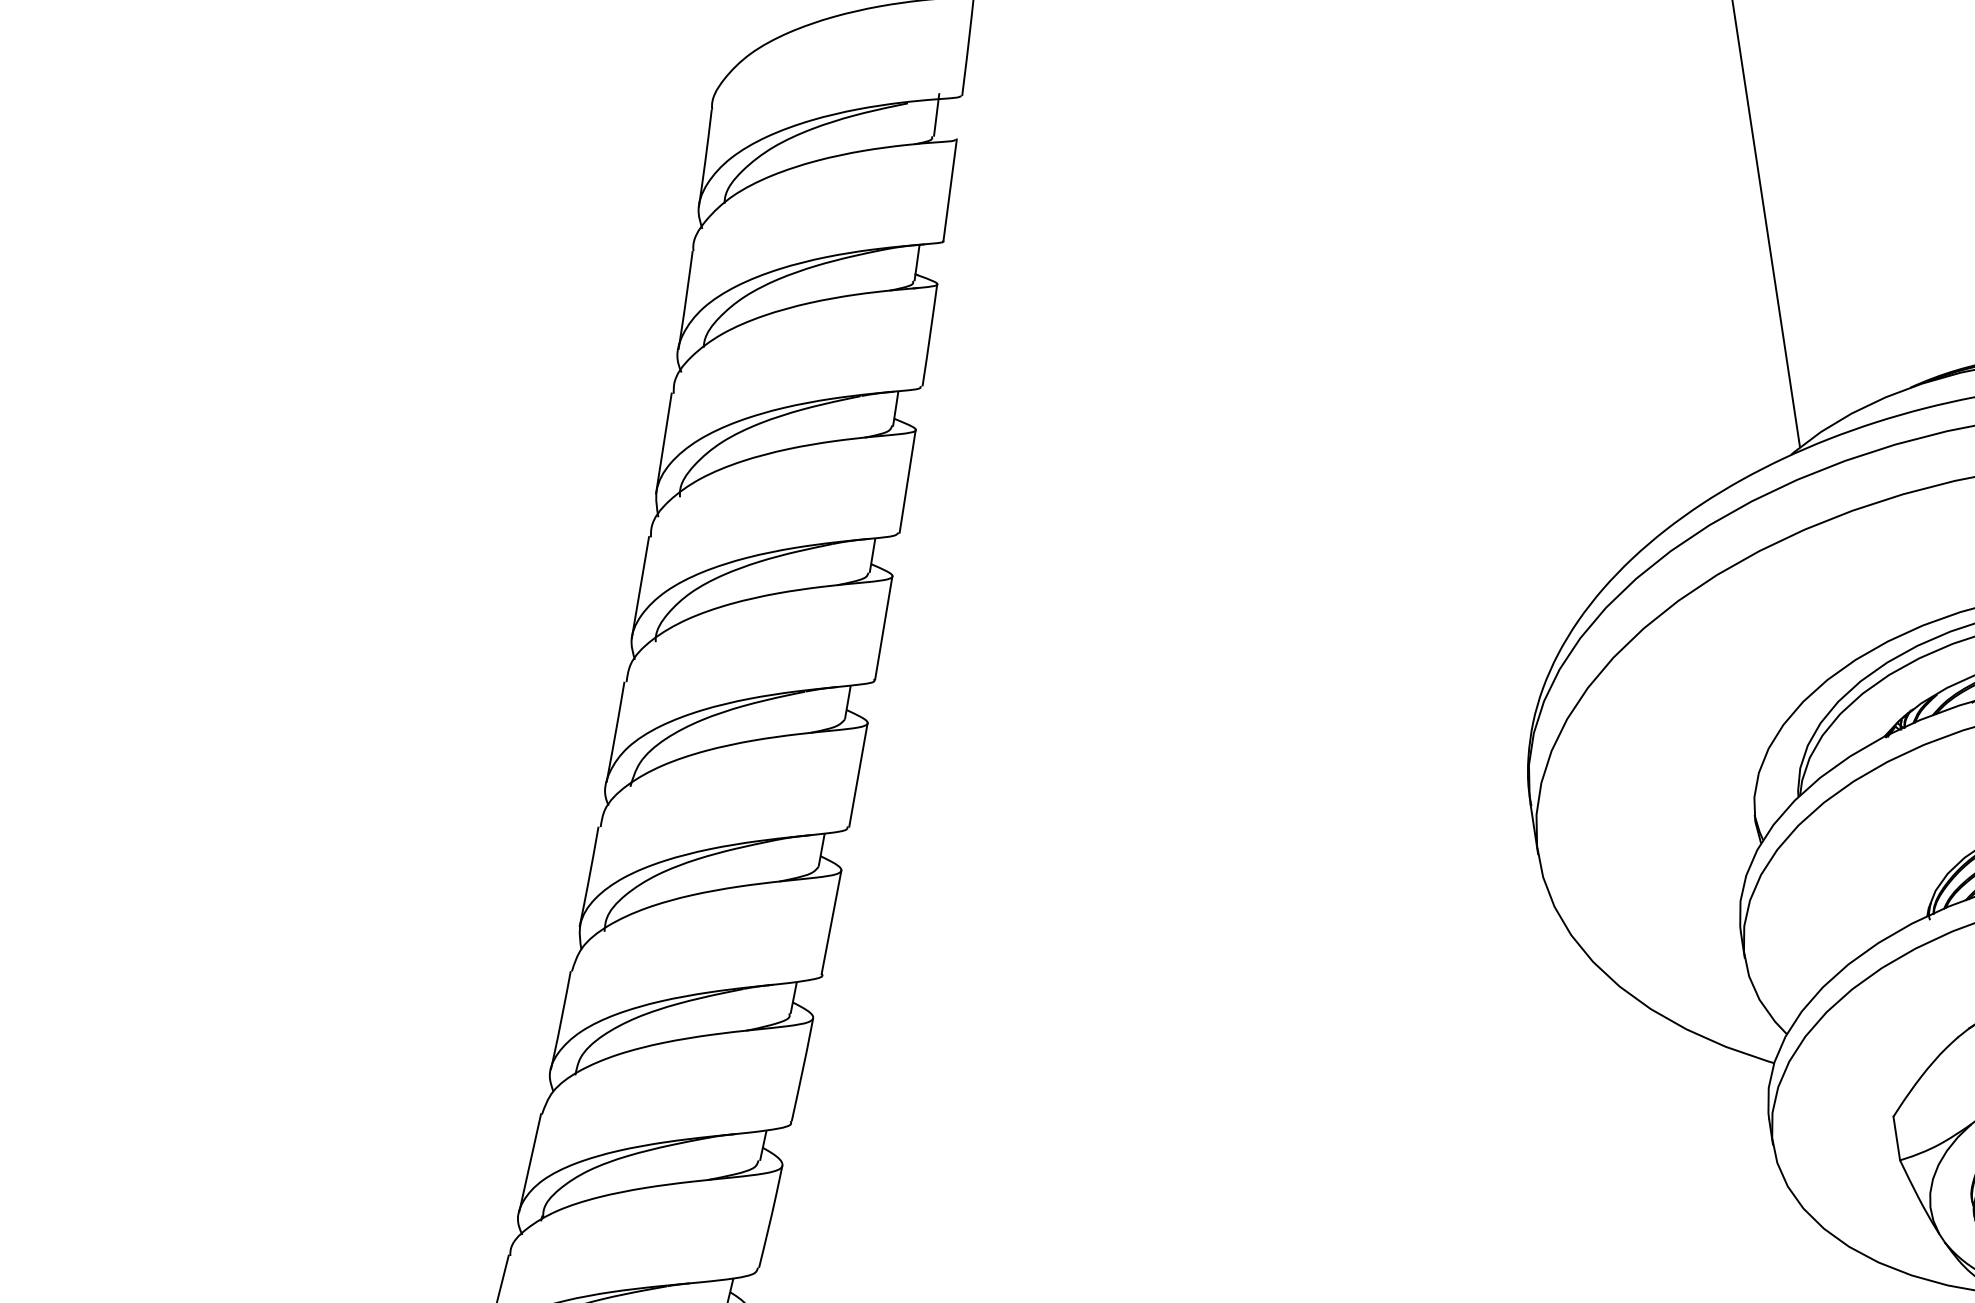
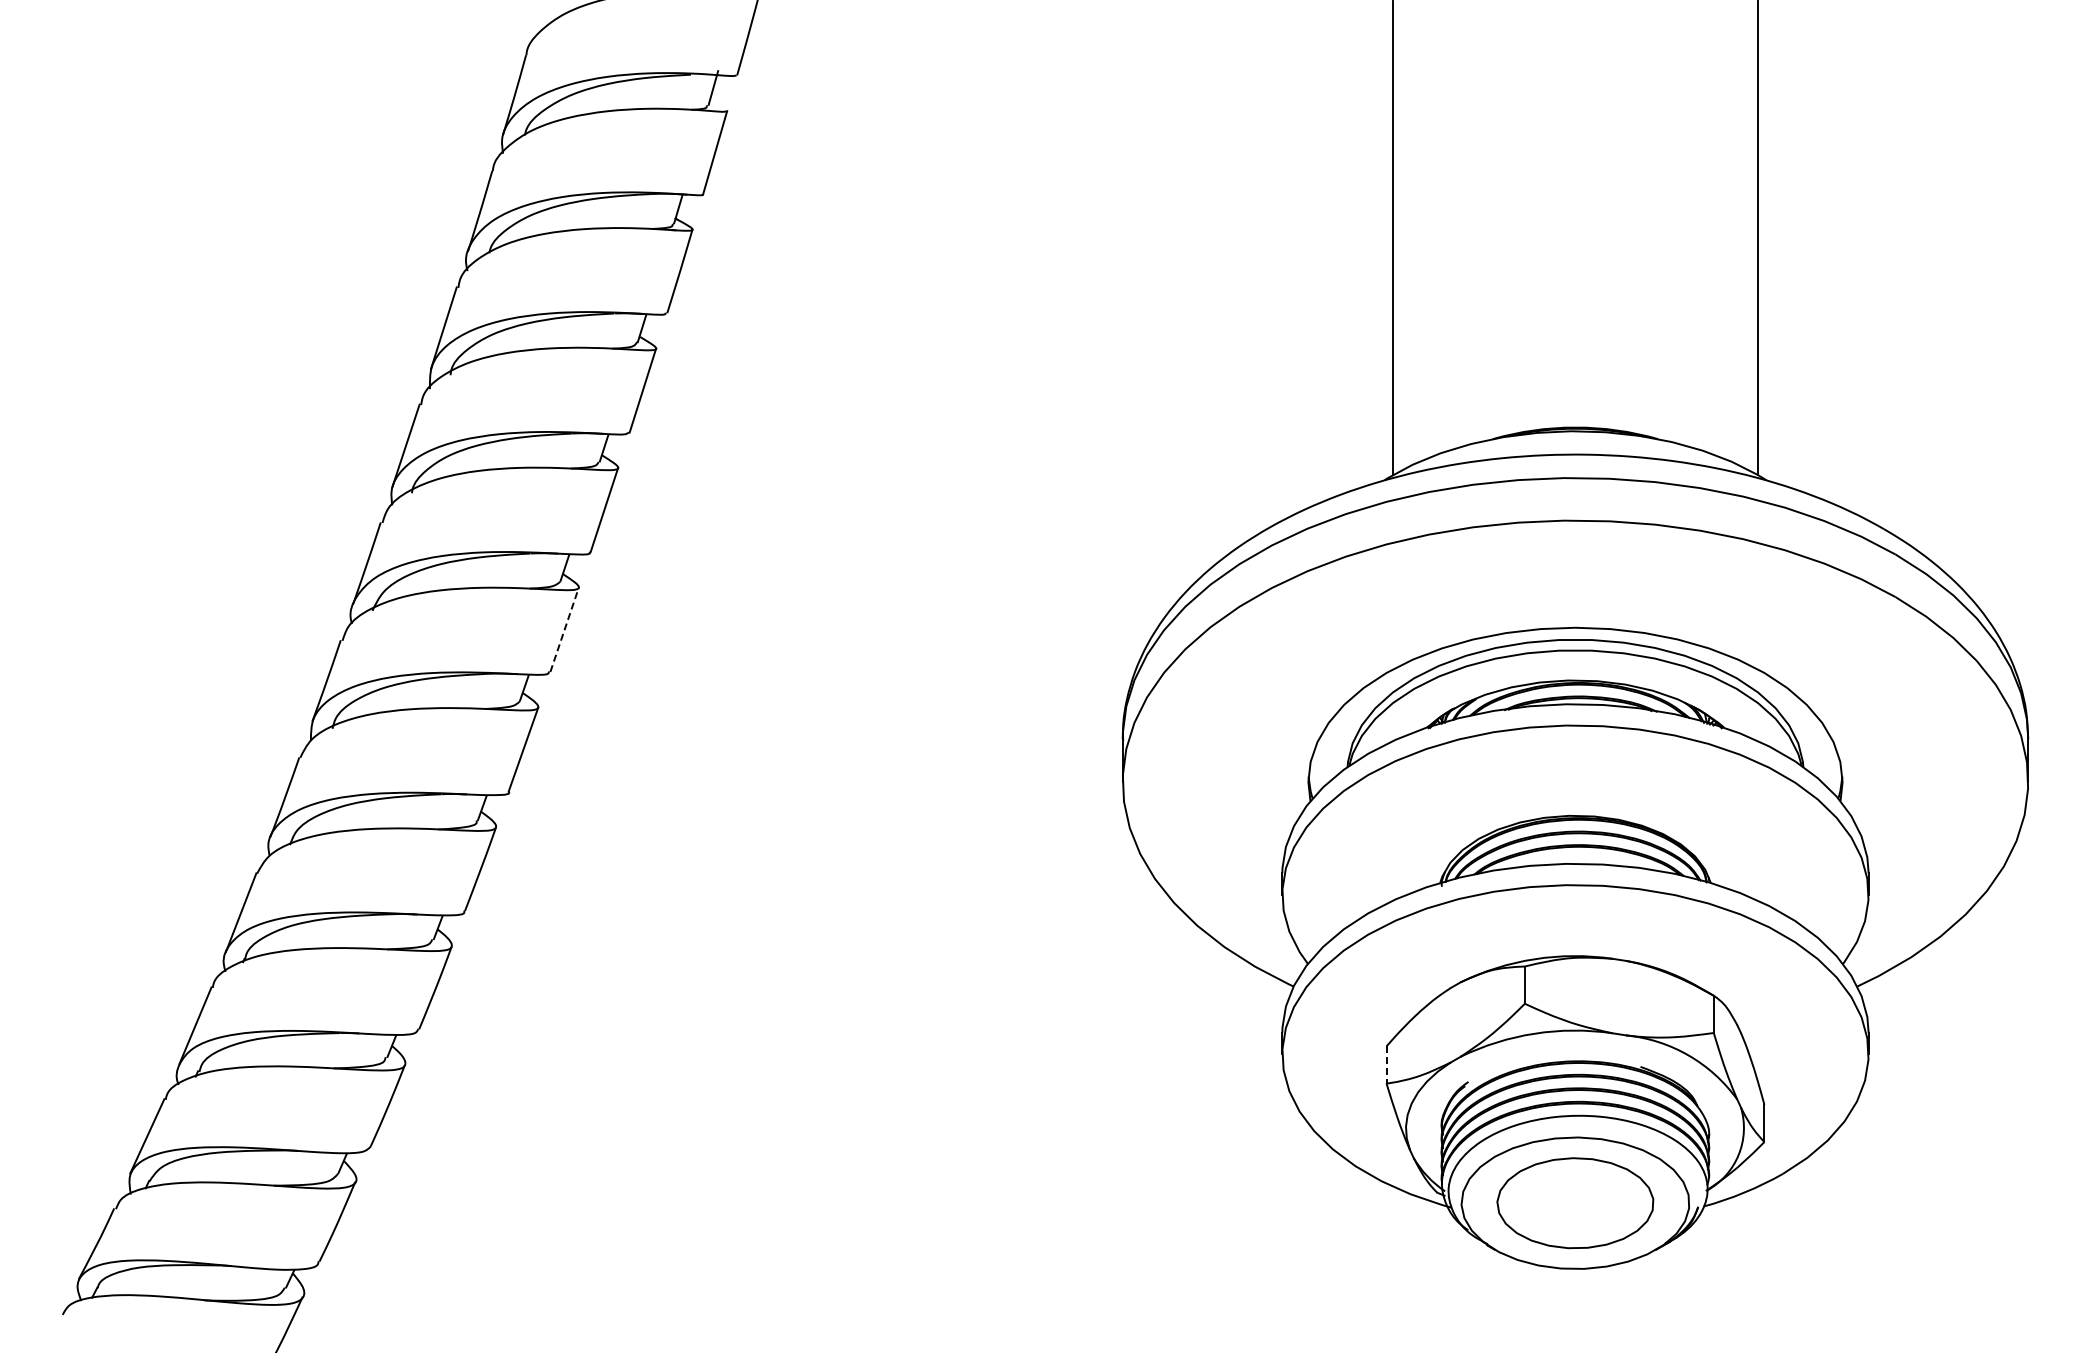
line: (858, 774) -> (564, 629), solid -> dashed
line: (1896, 1137) -> (1386, 1064), solid -> dashed

